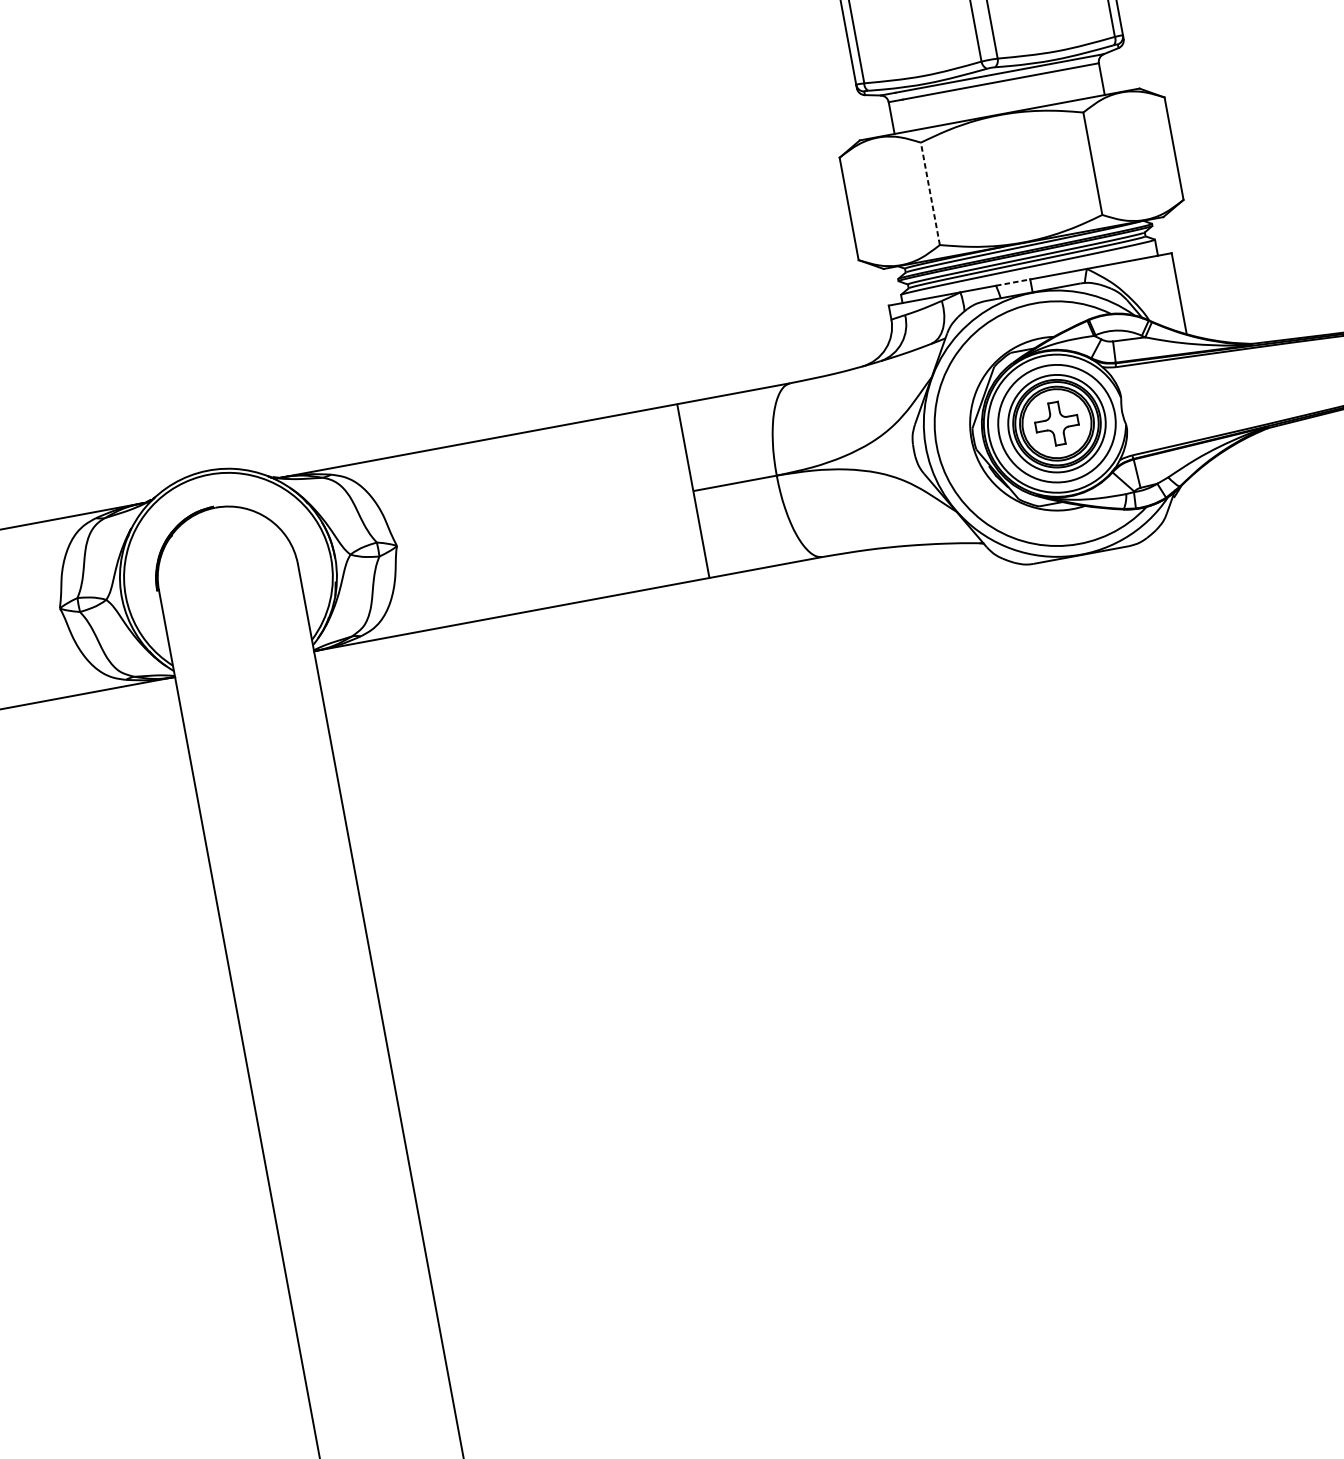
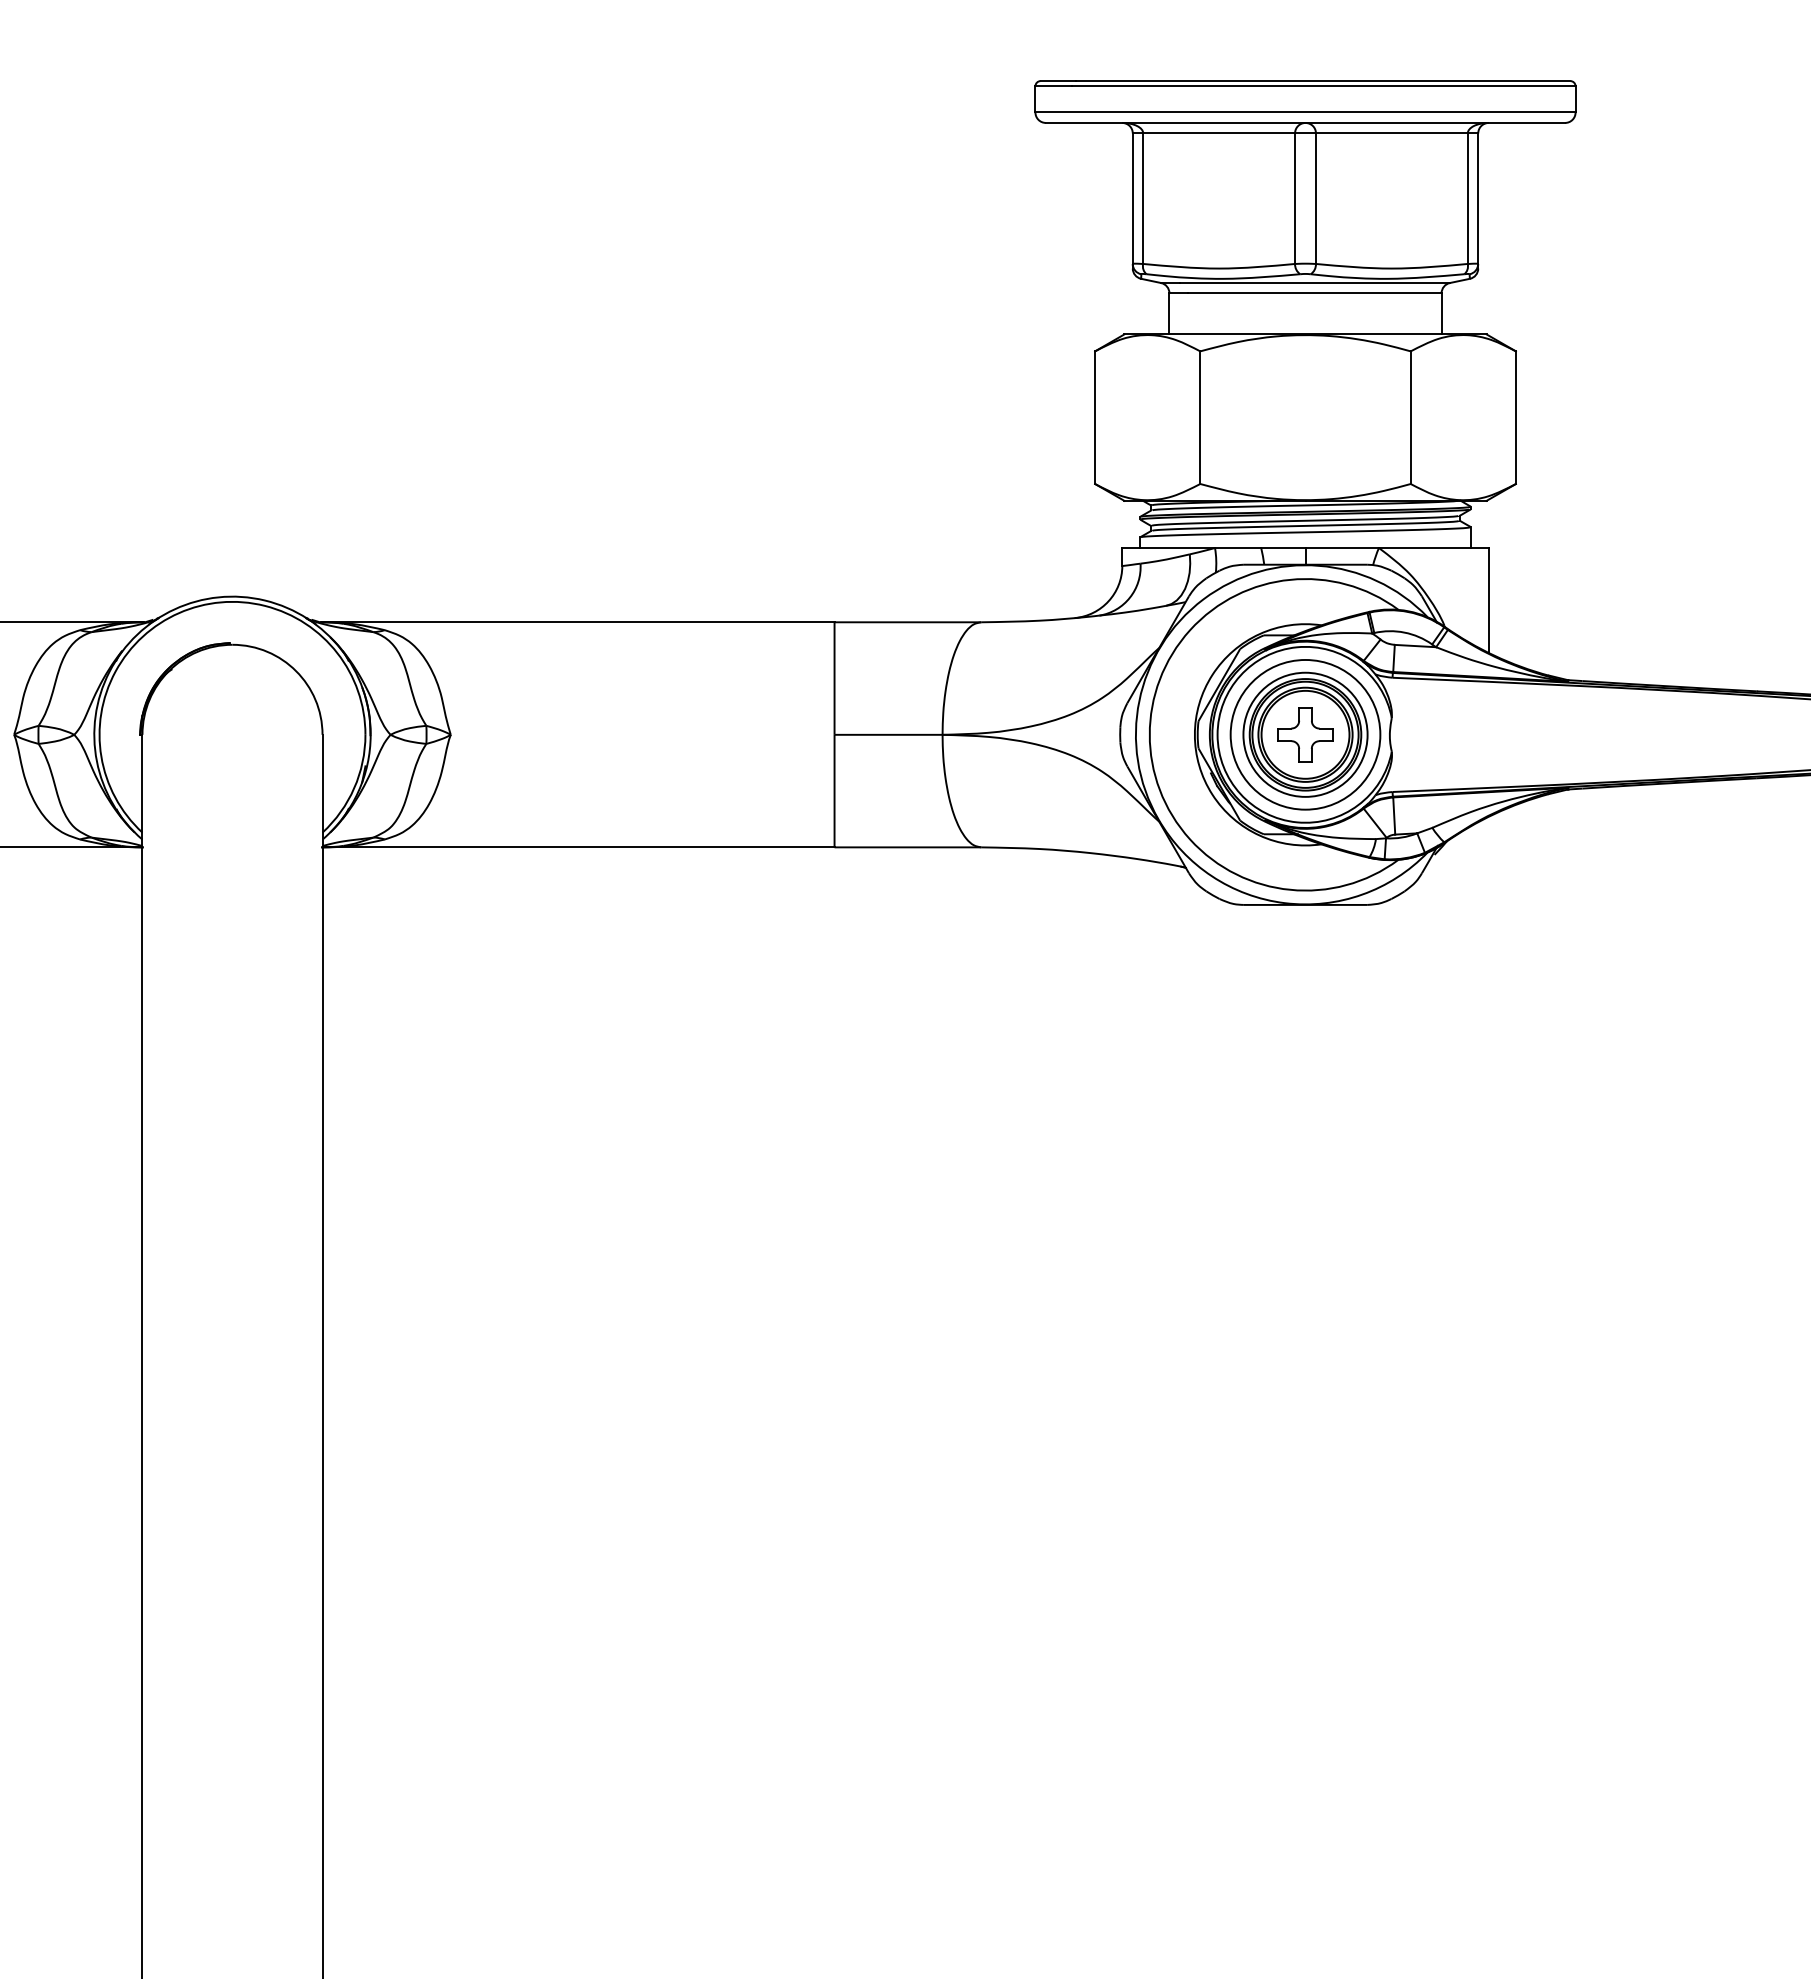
line: (930, 193) -> (1200, 417), dashed -> solid
line: (1013, 282) -> (1283, 547), dashed -> solid

